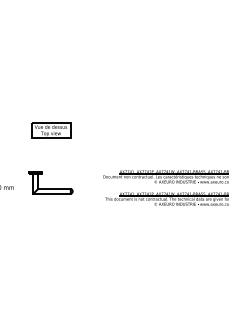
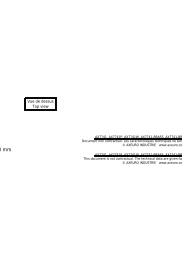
part: (51, 182) -> (40, 145), removed

